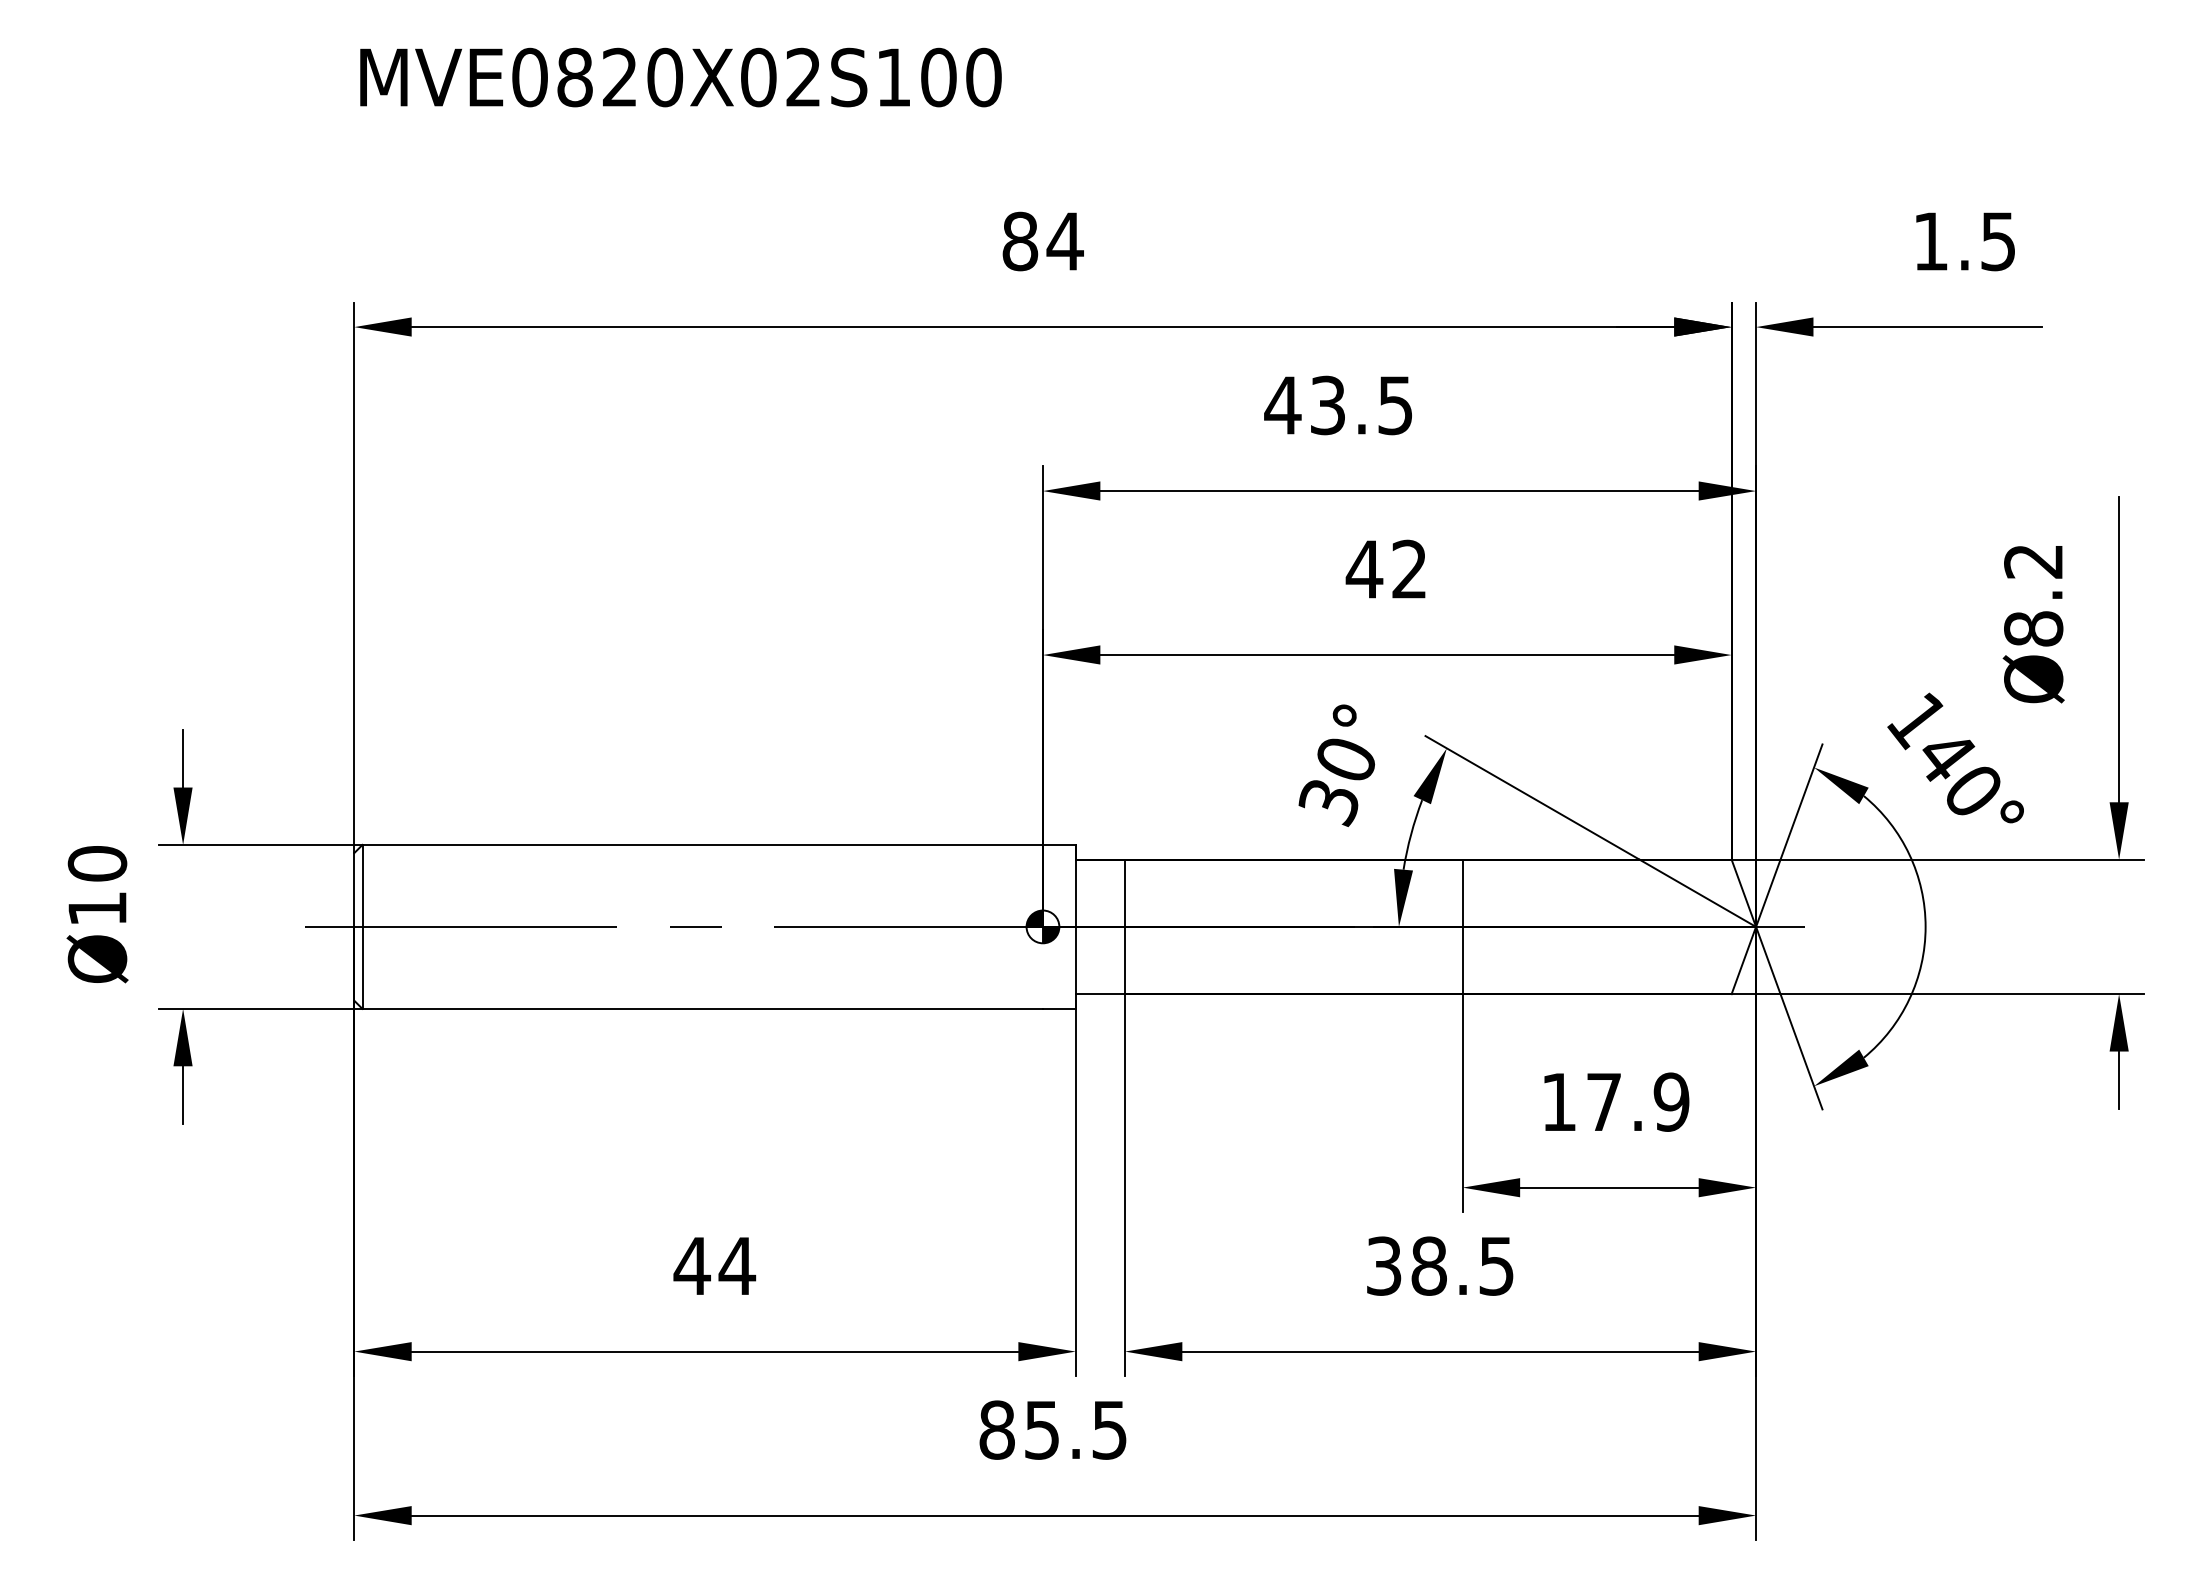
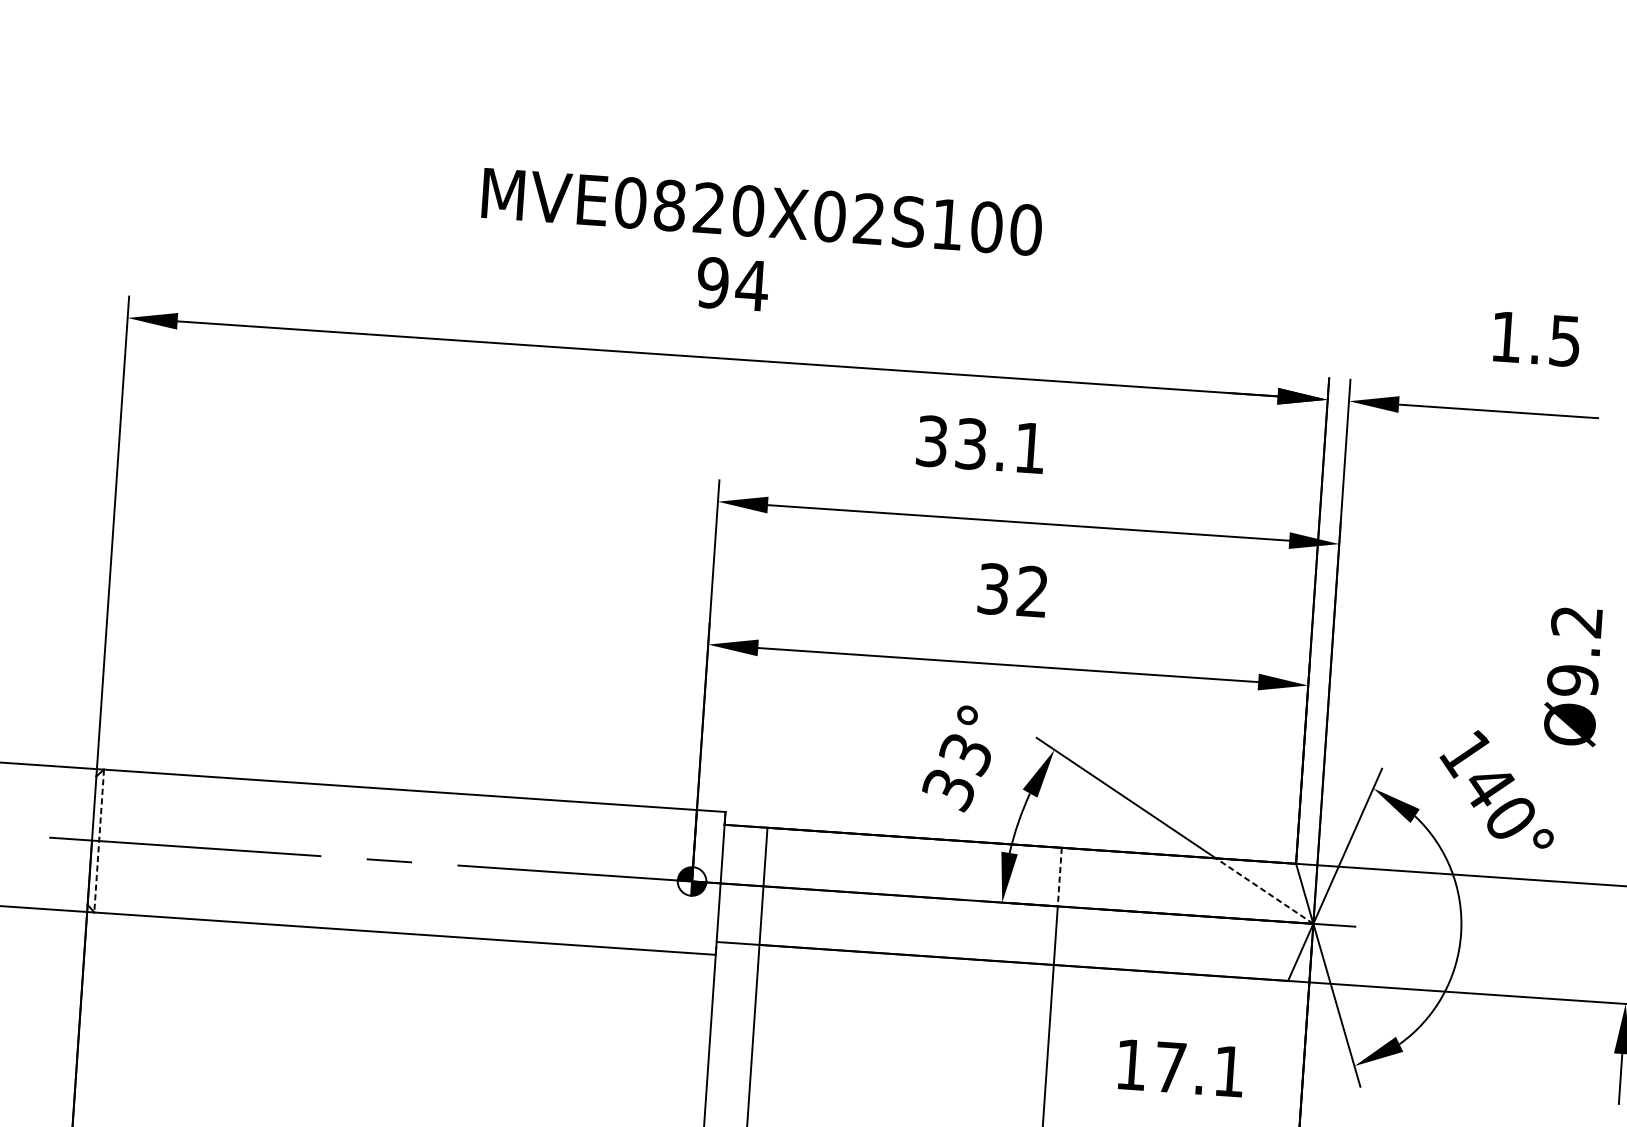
text: (680, 77) -> (761, 211), moved
text: (1020, 241) -> (713, 282), 84 -> 94
text: (1337, 405) -> (979, 444), 43.5 -> 33.1
text: (1364, 569) -> (993, 589), 42 -> 32
text: (2033, 628) -> (1572, 680), Ø8.2 -> Ø9.2
text: (1345, 761) -> (965, 755), 30° -> 33°
line: (1462, 893) -> (1059, 877), solid -> dashed
line: (1697, 893) -> (1264, 891), solid -> dashed
line: (362, 926) -> (99, 840), solid -> dashed
text: (1671, 1101) -> (1229, 1070), 17.9 -> 17.1

